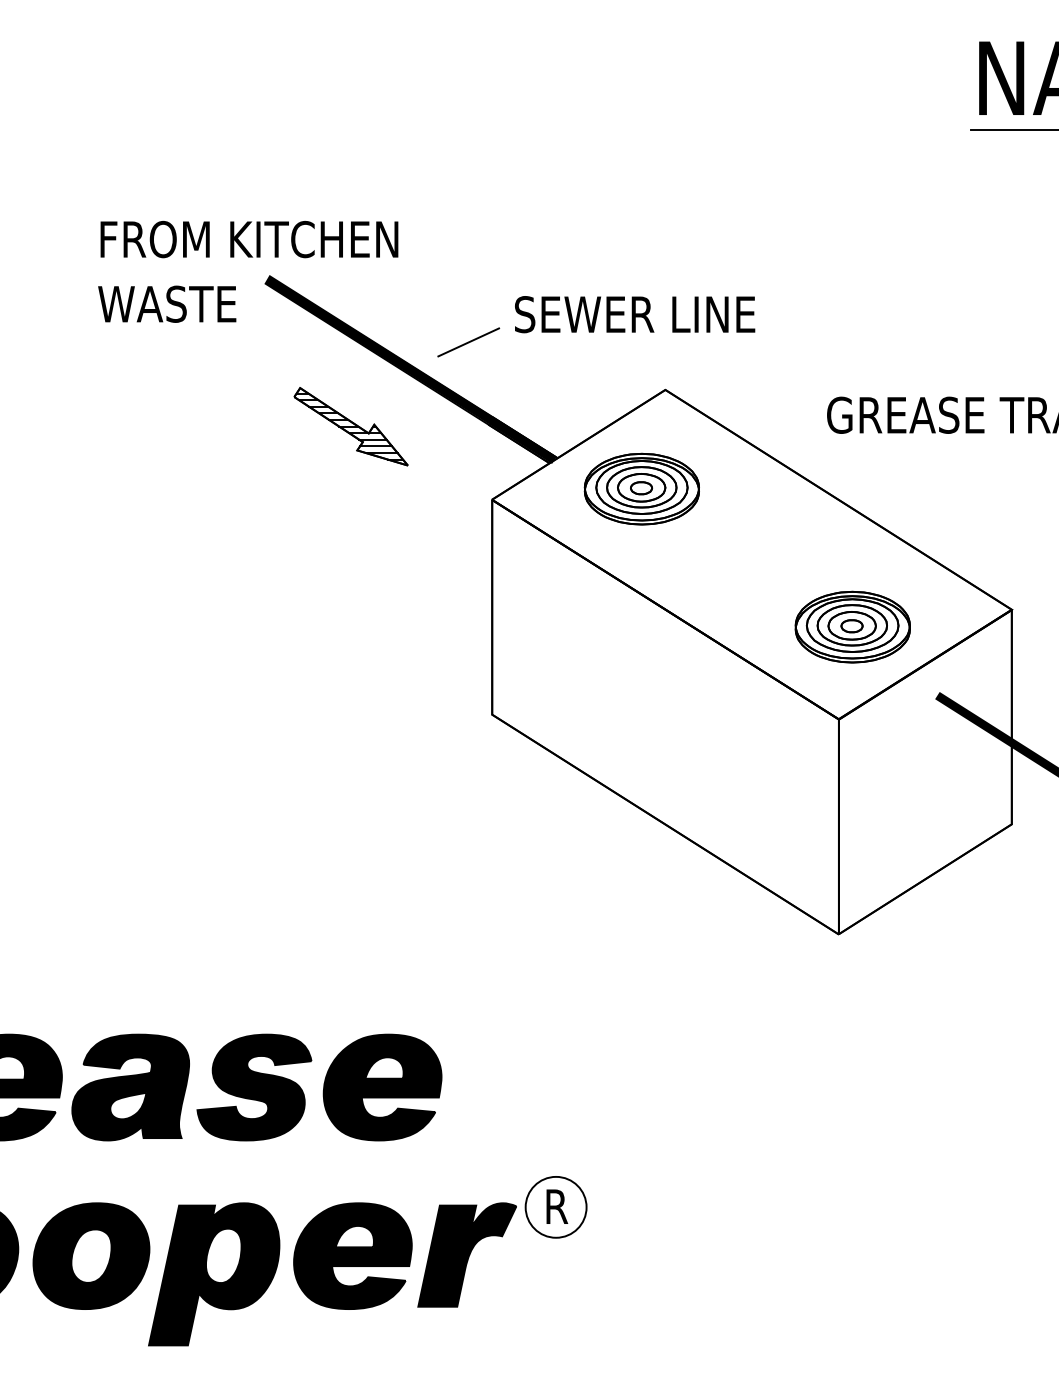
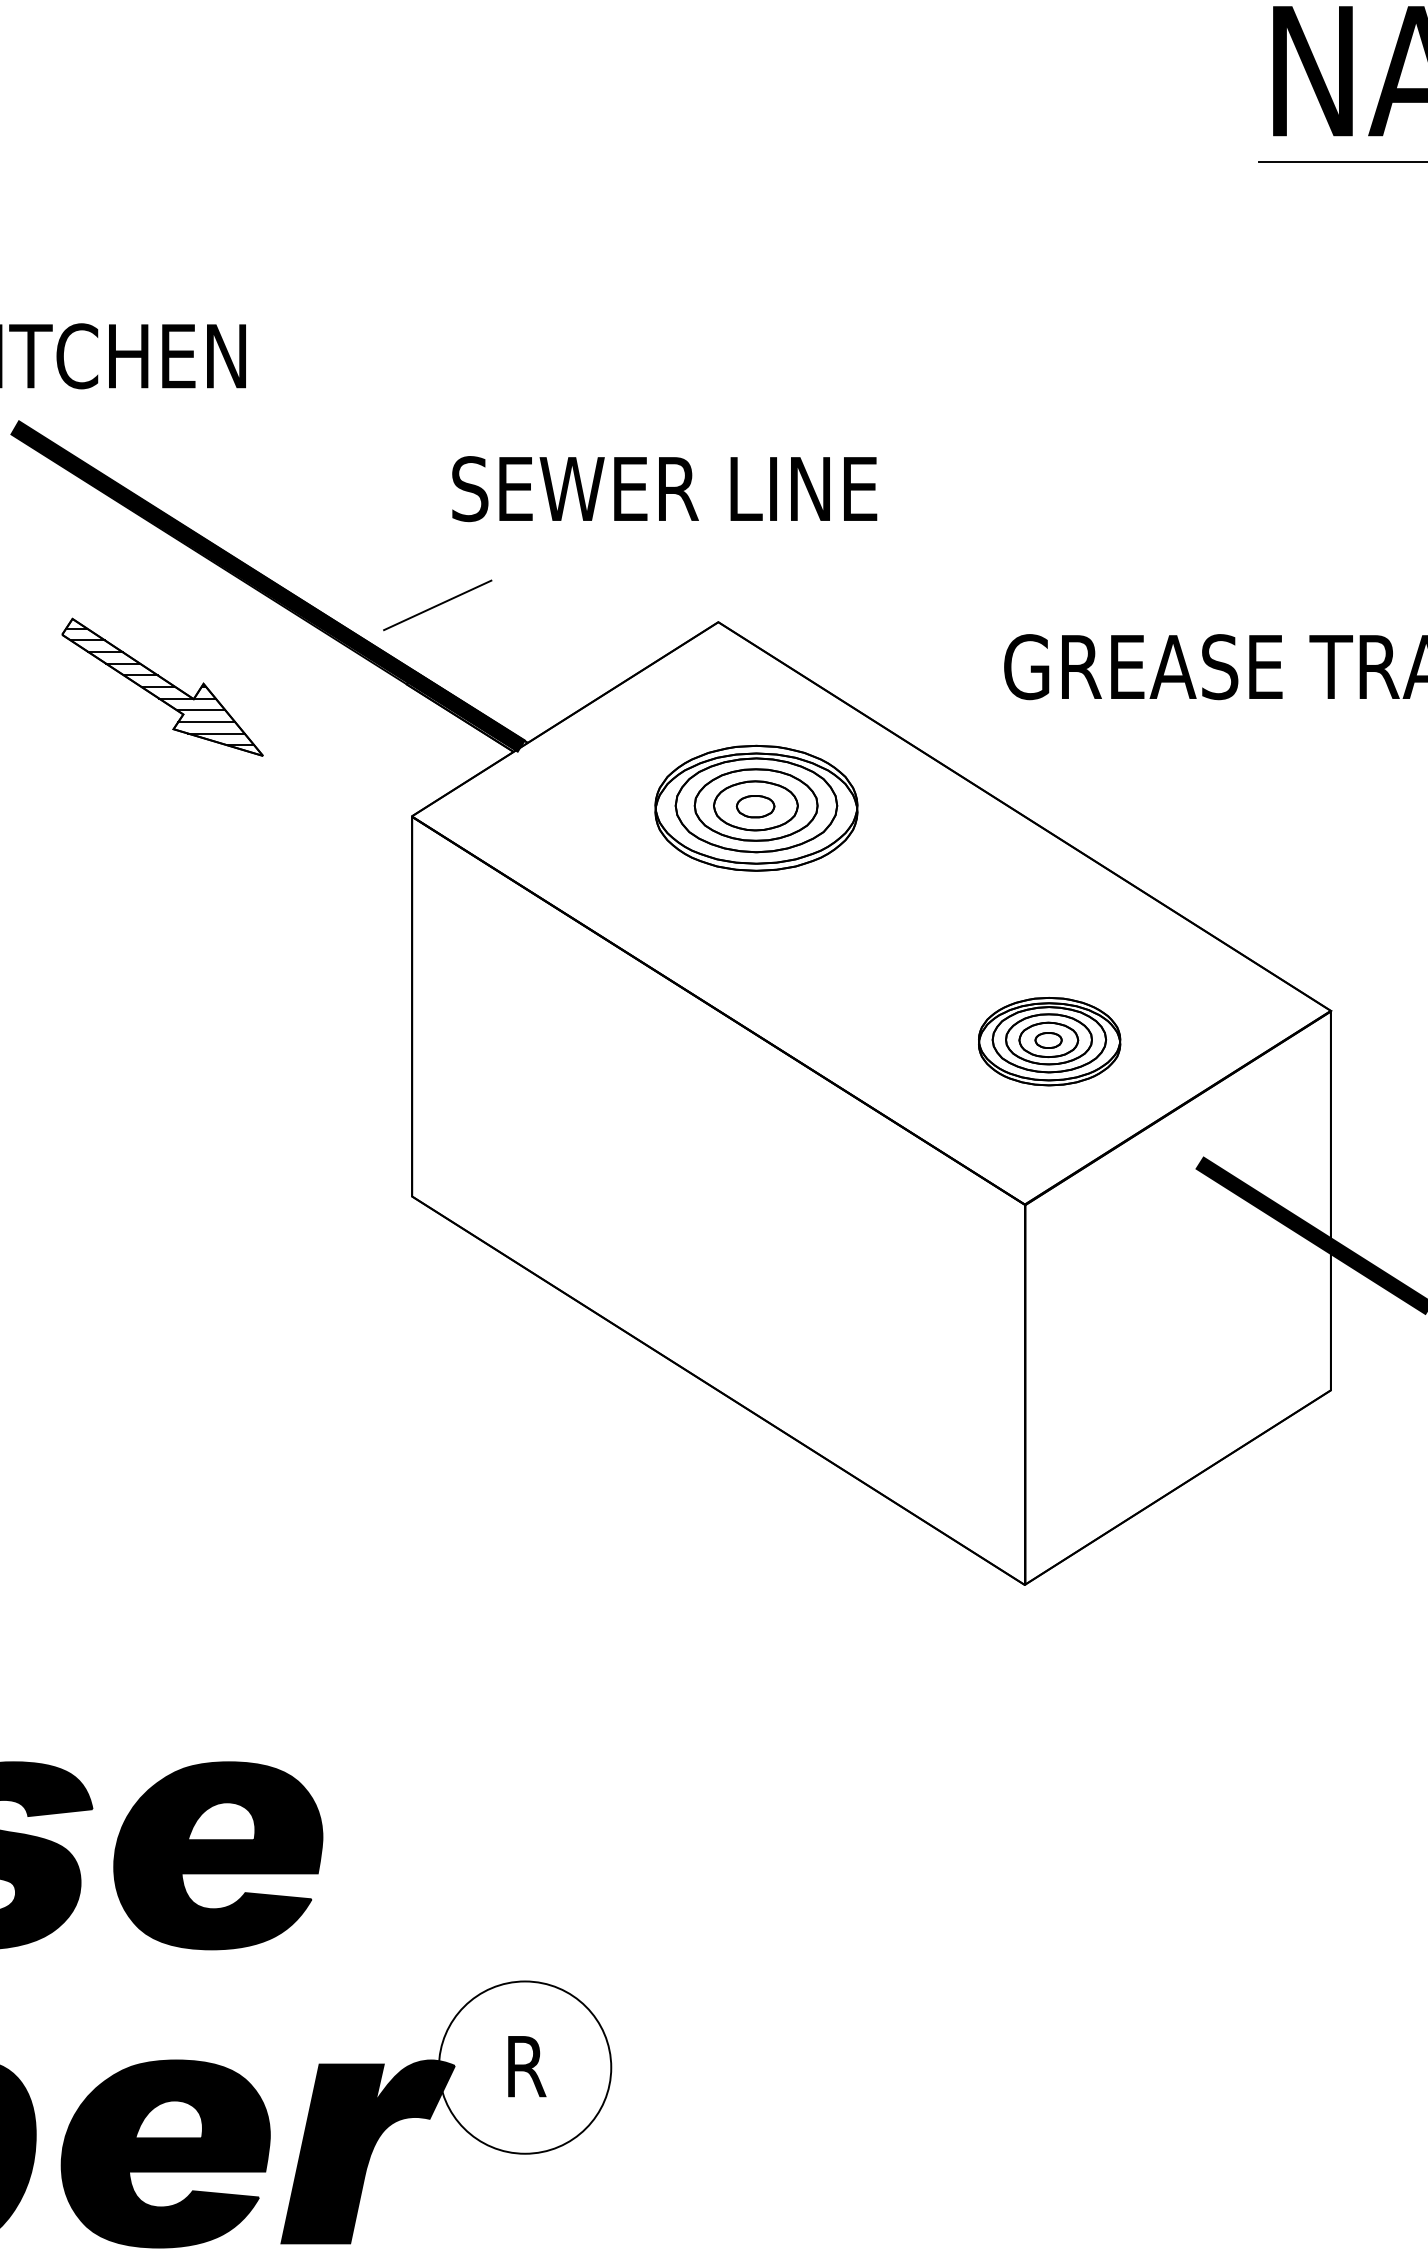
line: (468, 342) -> (437, 605), moved
part: (641, 488) -> (755, 807), moved
part: (852, 626) -> (1049, 1040), size x0.7
circle: (555, 1206) -> (523, 2066), size x1.6

